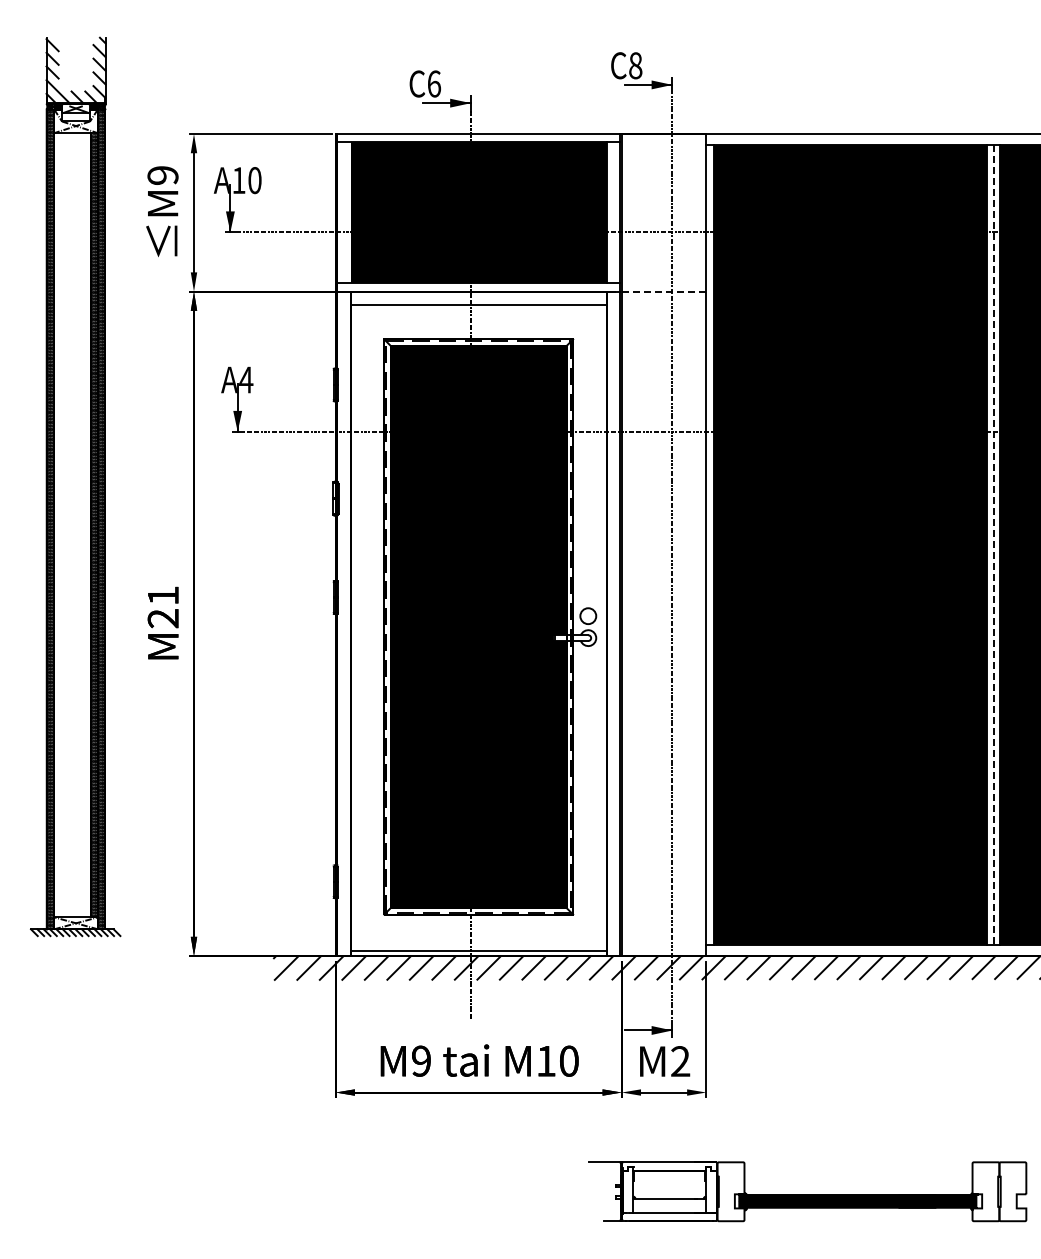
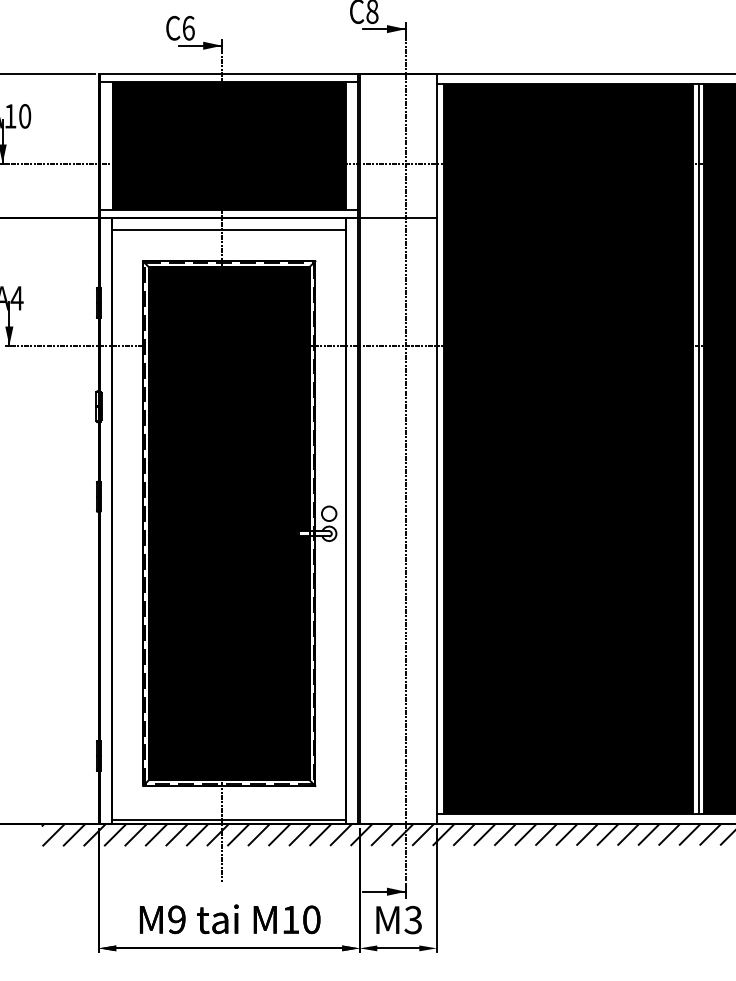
line: (664, 291) -> (398, 217), dashed -> solid
line: (994, 545) -> (699, 449), dashed -> solid
text: (680, 1061) -> (413, 920), M2 -> M3

